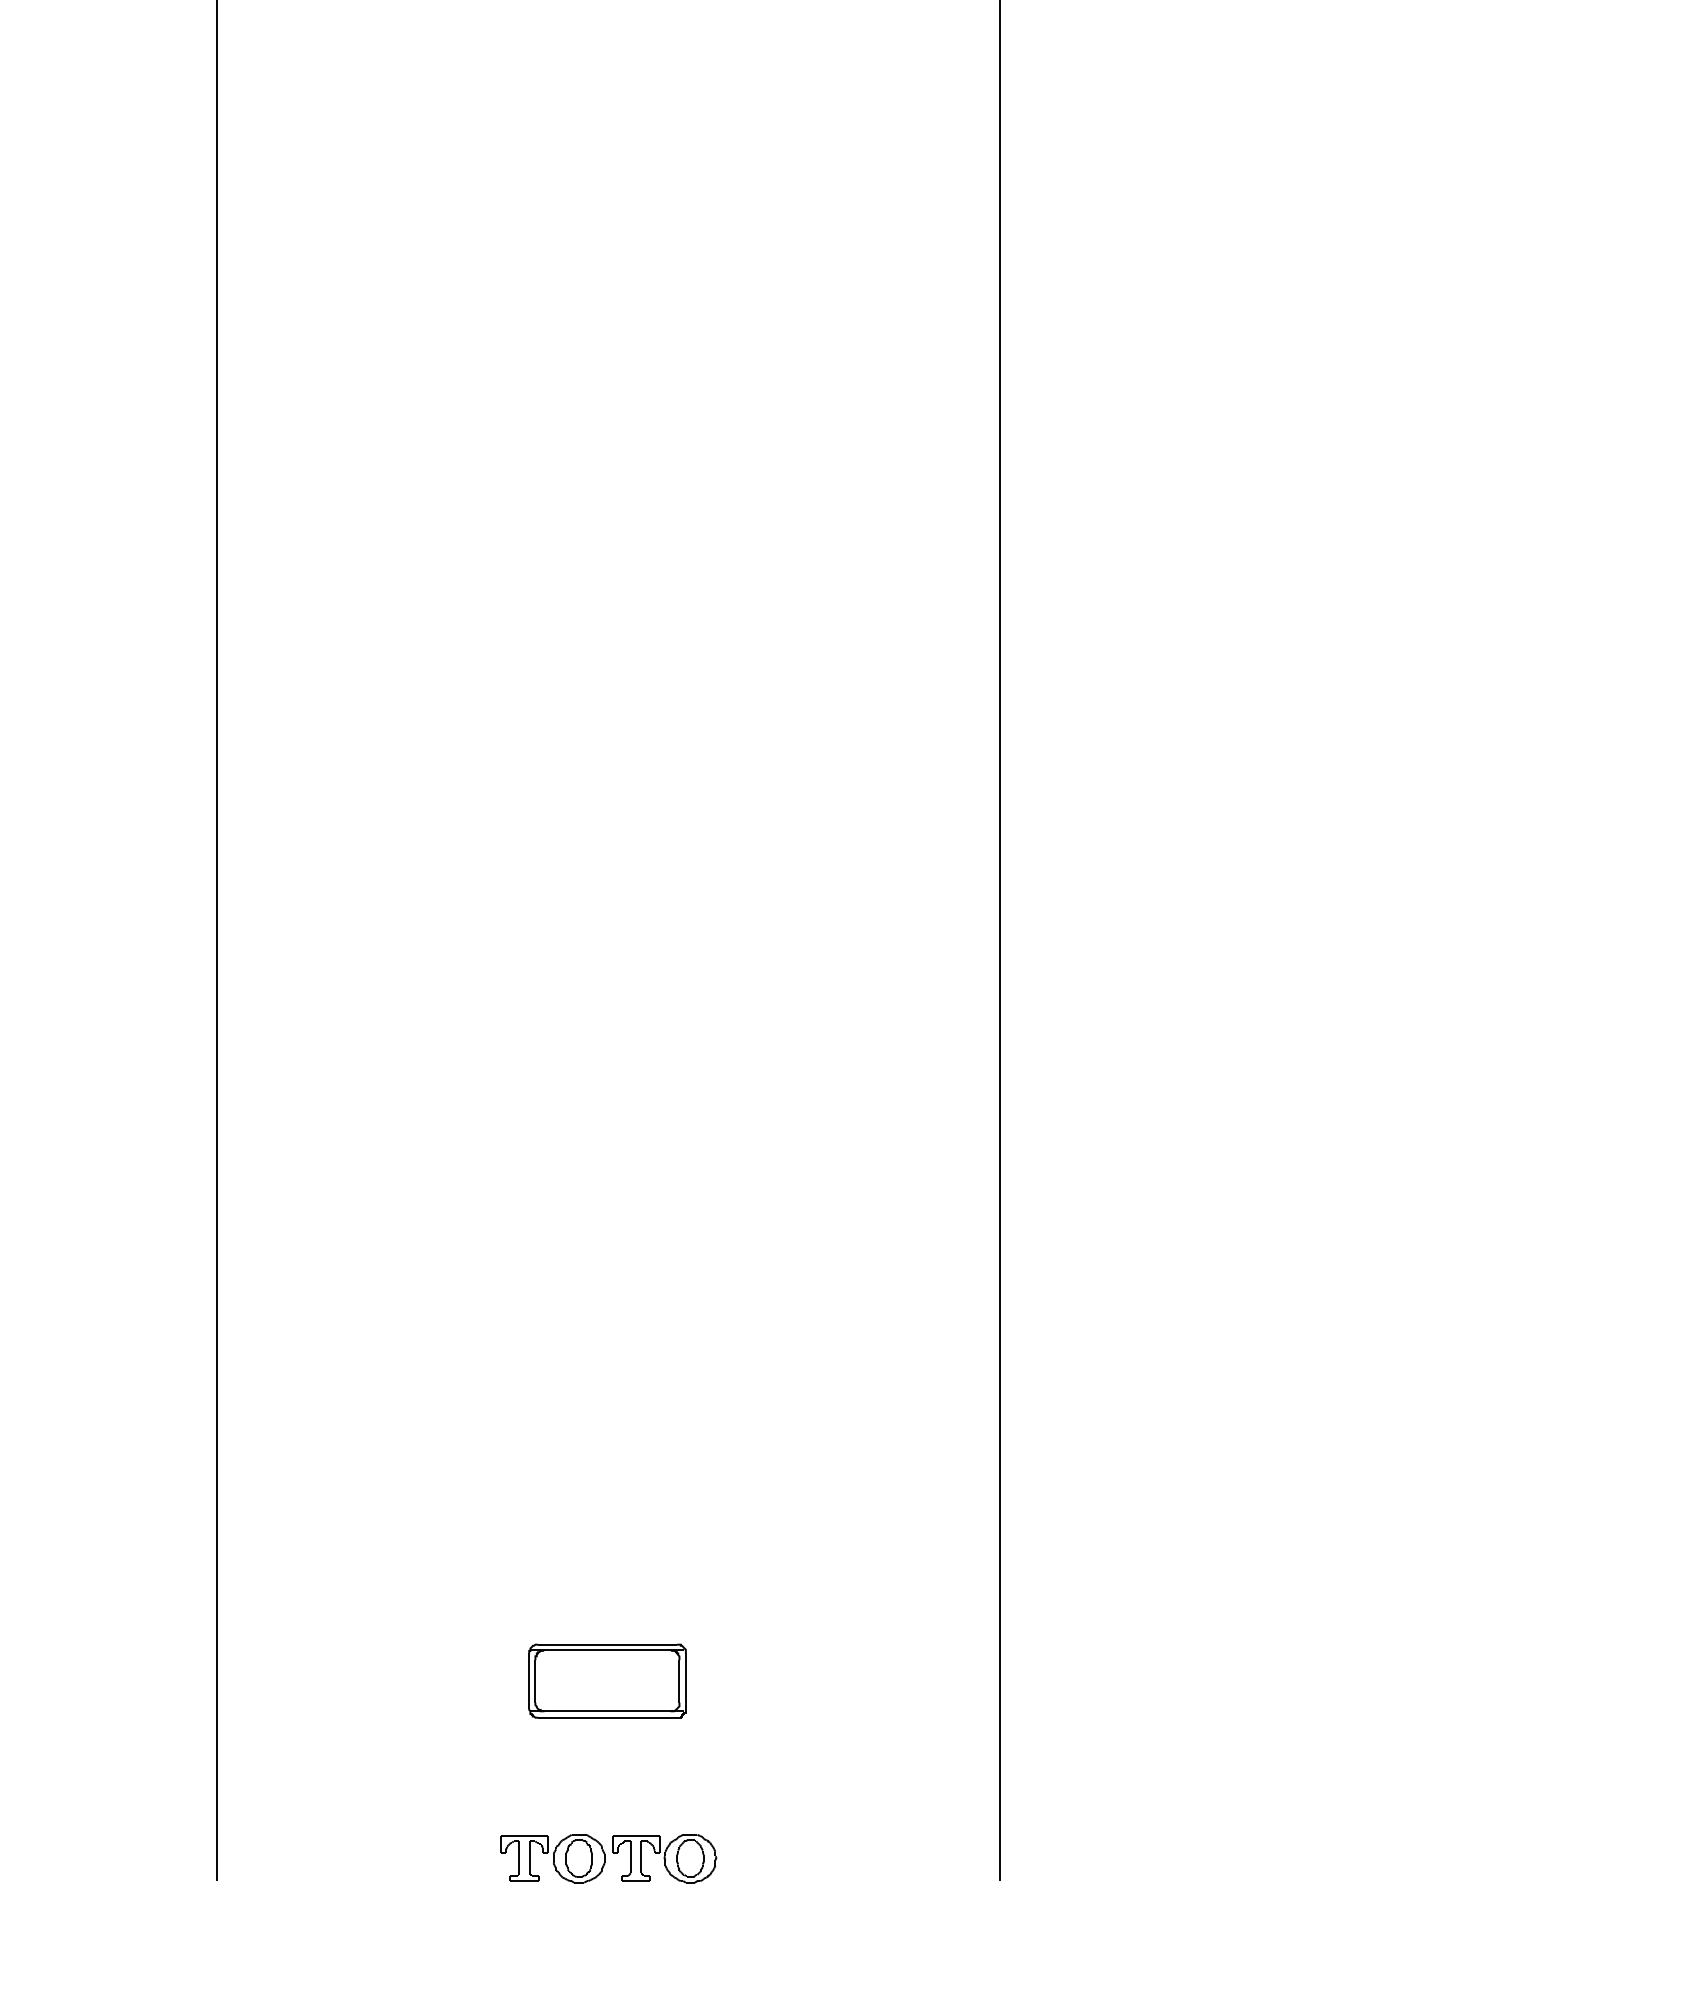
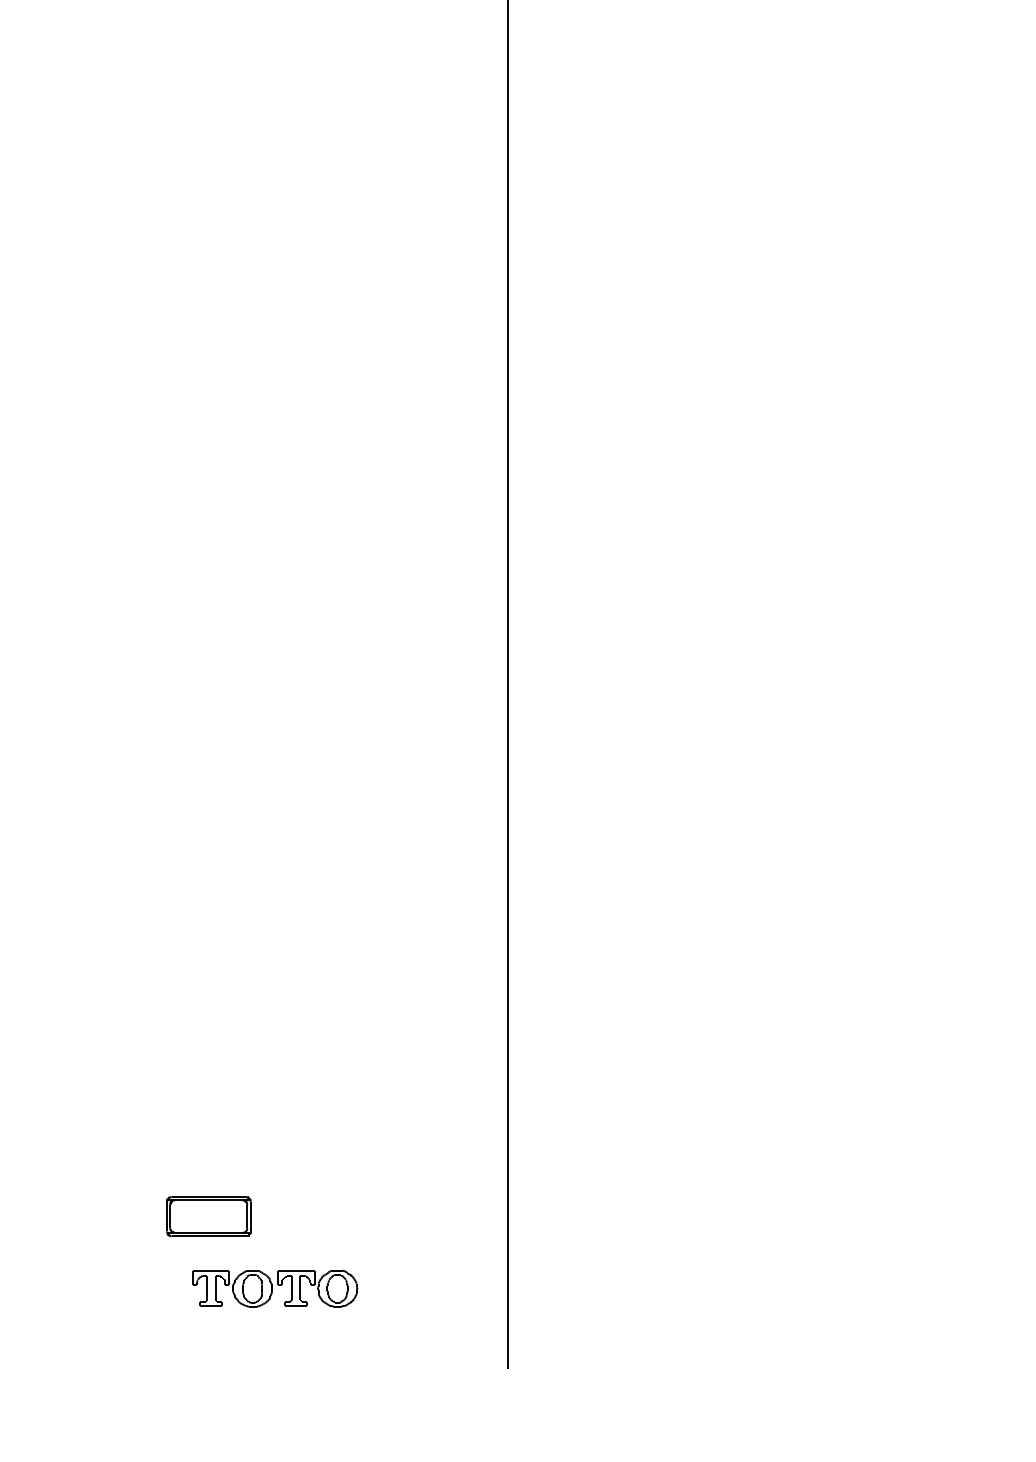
part: (607, 1680) -> (208, 1216), size x0.7
part: (608, 1858) -> (275, 1288), moved

